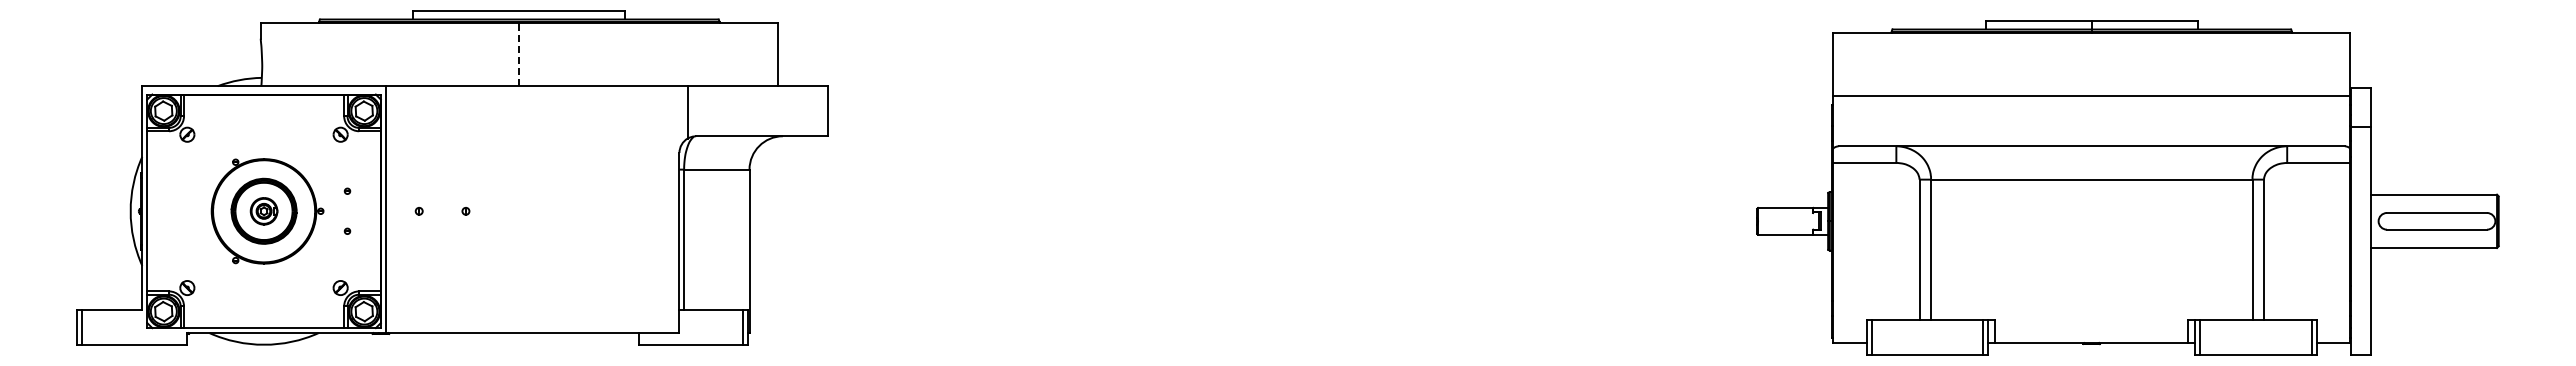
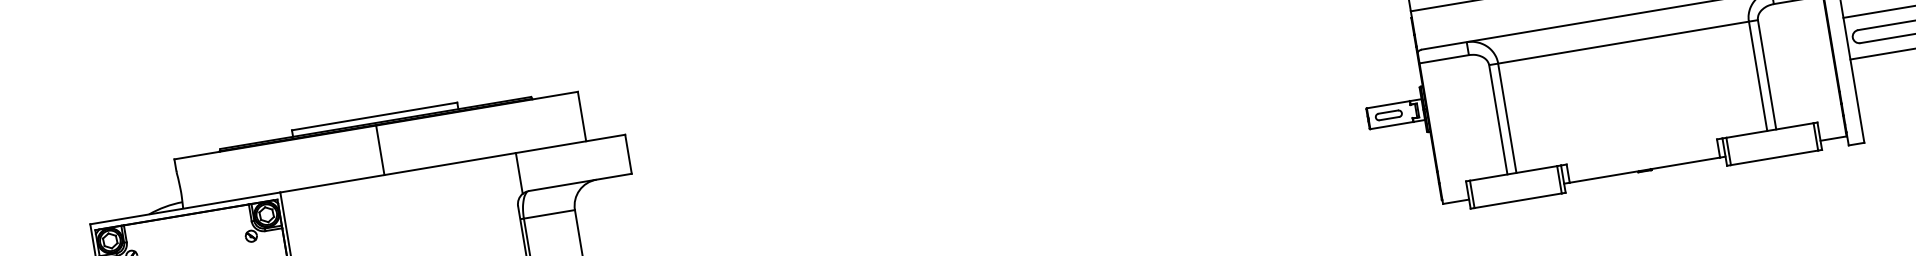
line: (519, 54) -> (380, 150), dashed -> solid
part: (1783, 221) -> (1388, 115), added

